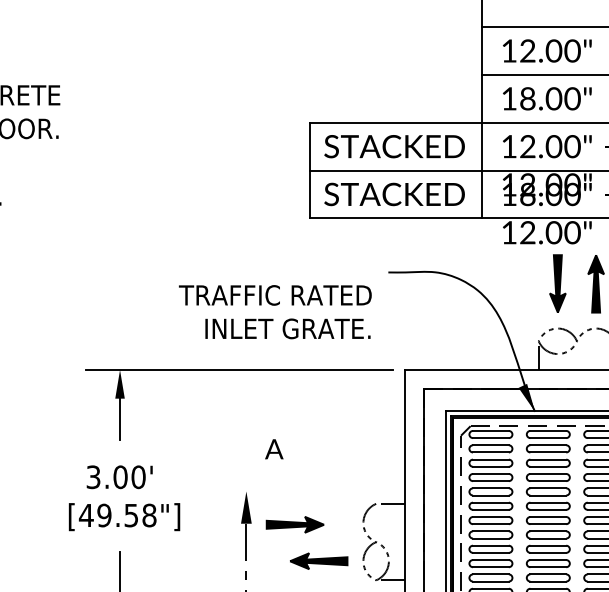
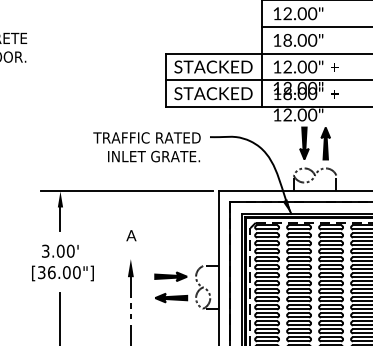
text: (274, 312) -> (146, 147), moved
text: (274, 448) -> (131, 235), moved
text: (116, 515) -> (58, 272), [49.58"] -> [36.00"]
part: (294, 524) -> (170, 276), moved

